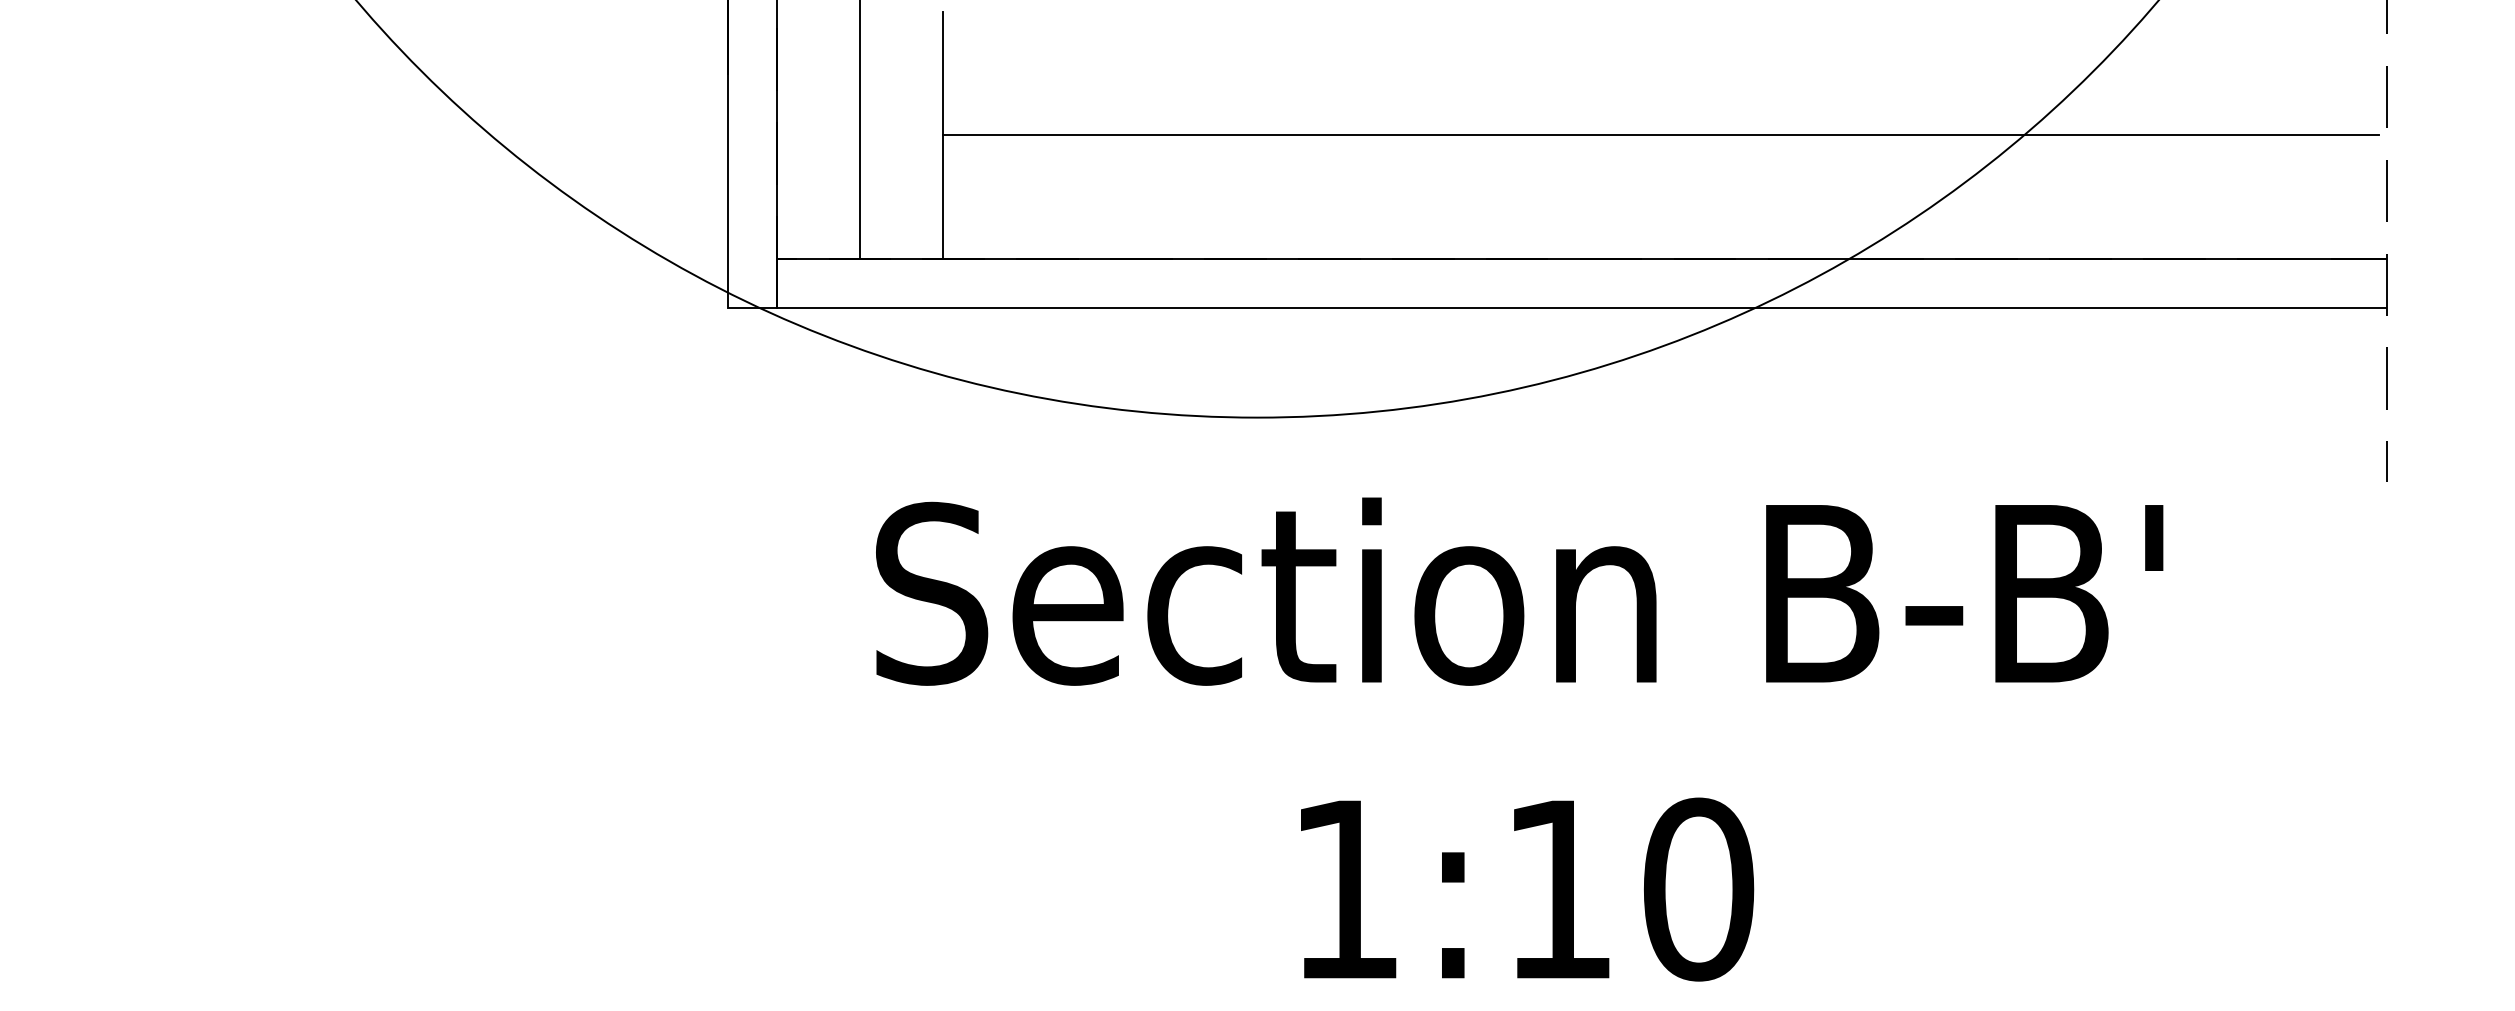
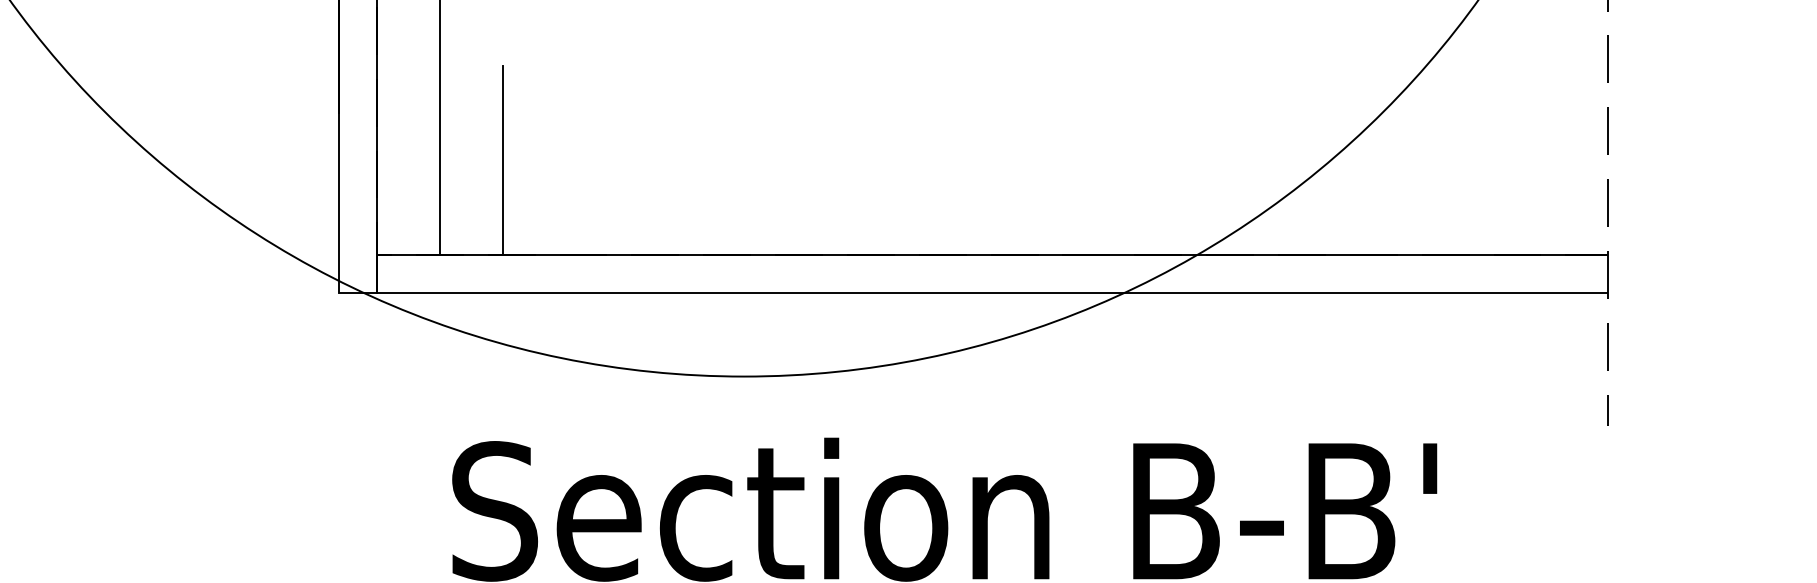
line: (1660, 135) -> (1052, 160), removed

